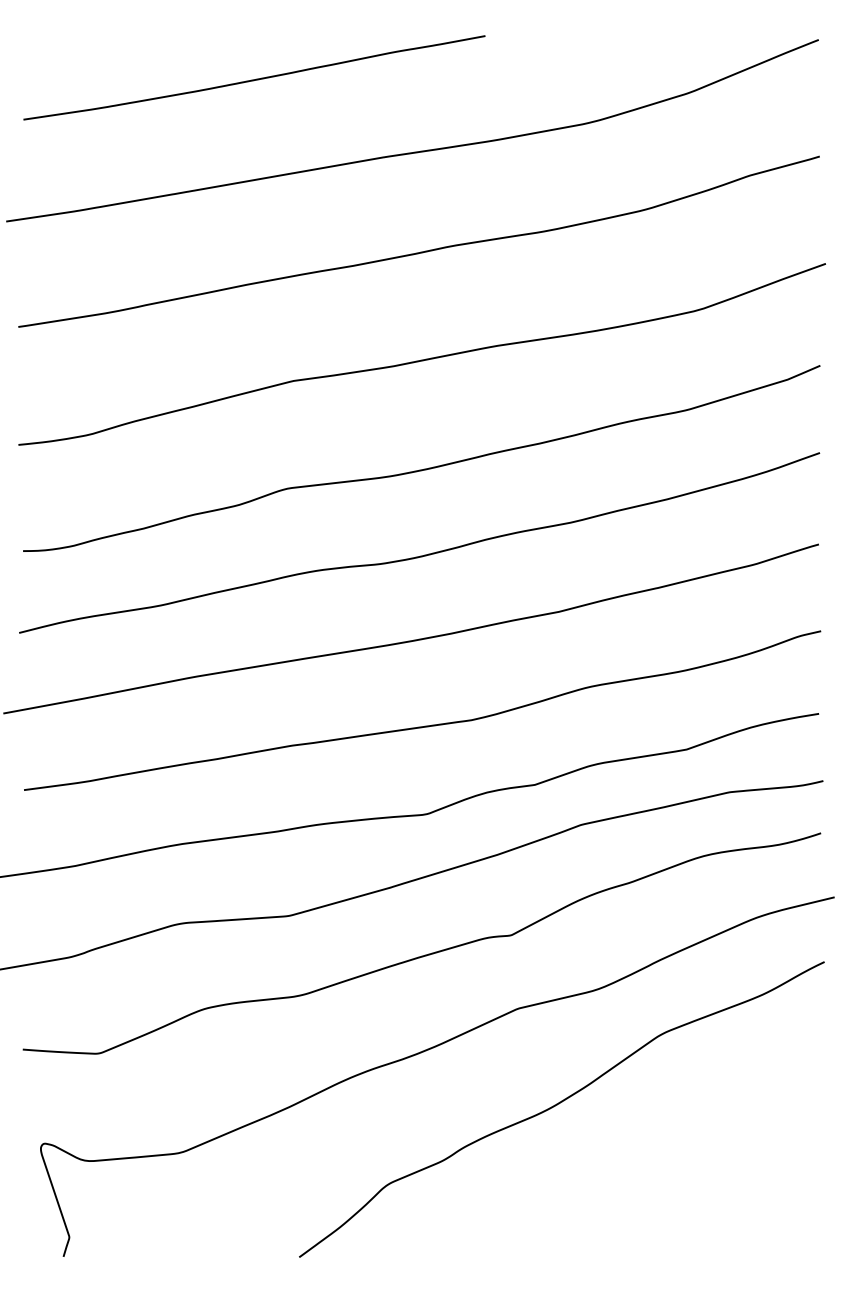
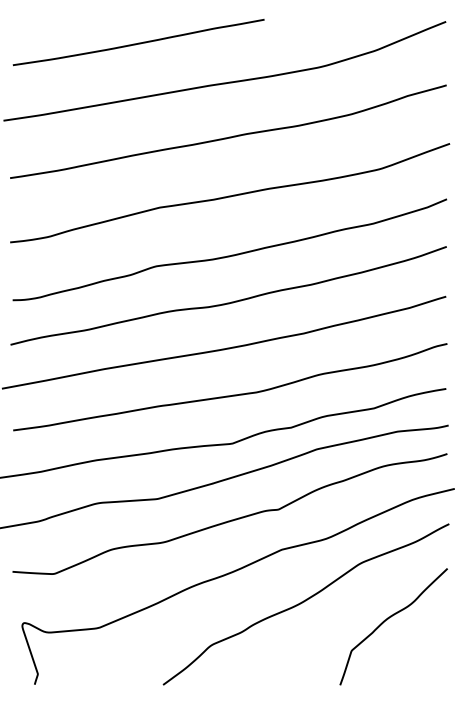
curve: (711, 1138) -> (387, 620), added

